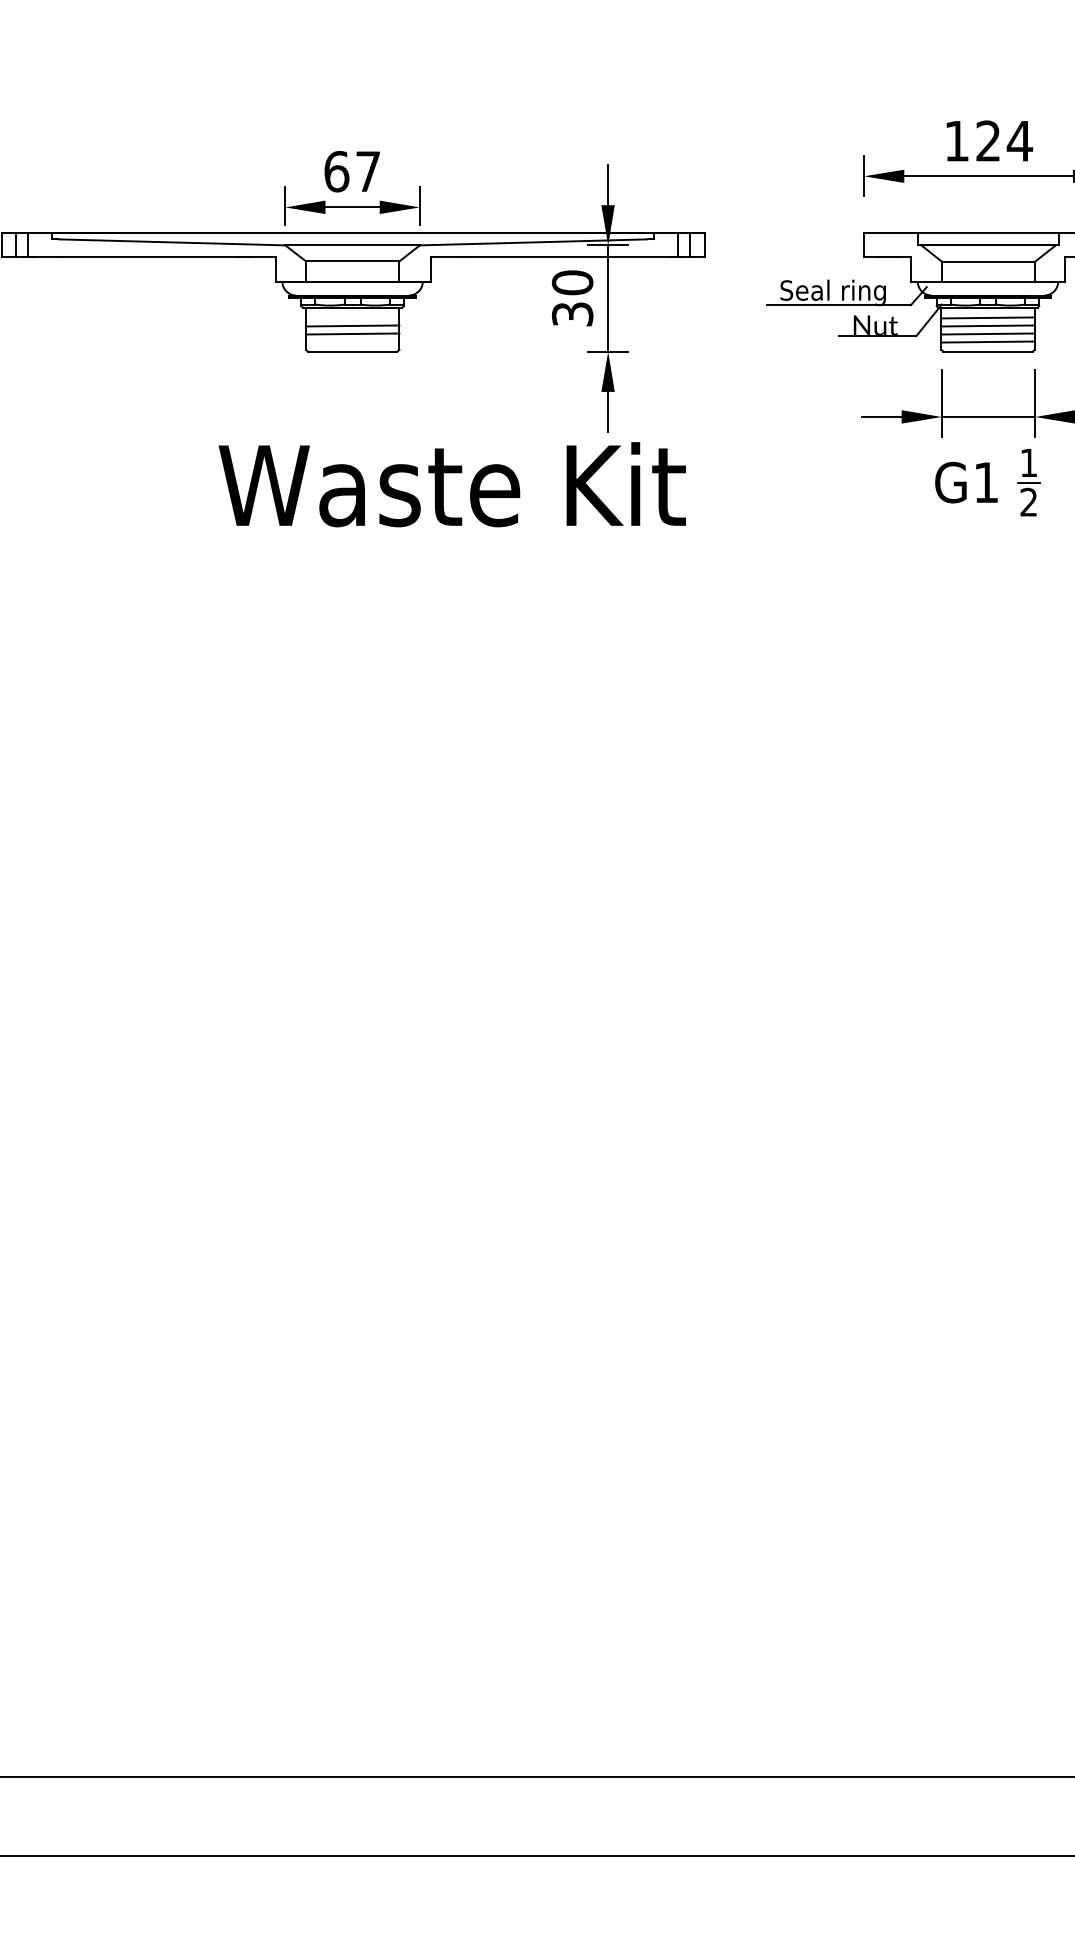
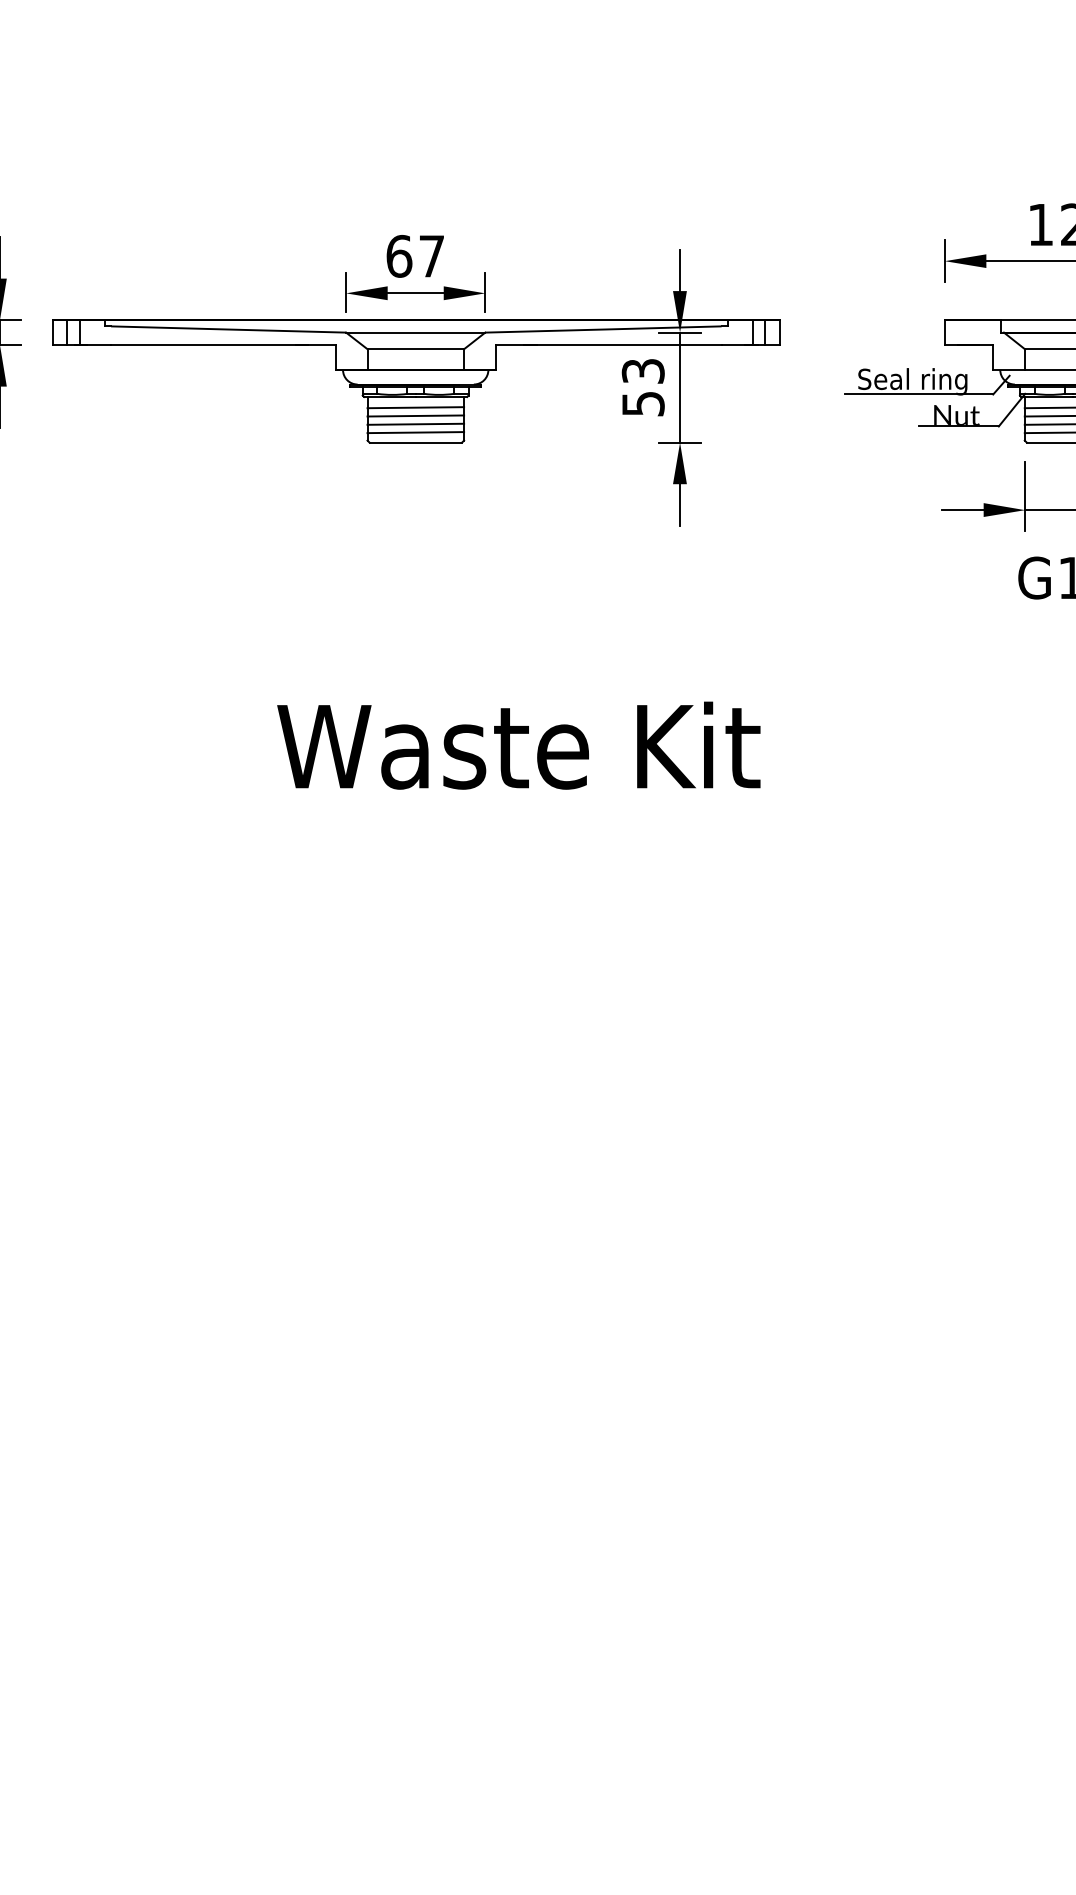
text: (572, 297) -> (643, 386), 30 -> 53
line: (352, 317) -> (415, 407), added
line: (352, 341) -> (415, 432), added
text: (451, 484) -> (517, 745), moved

